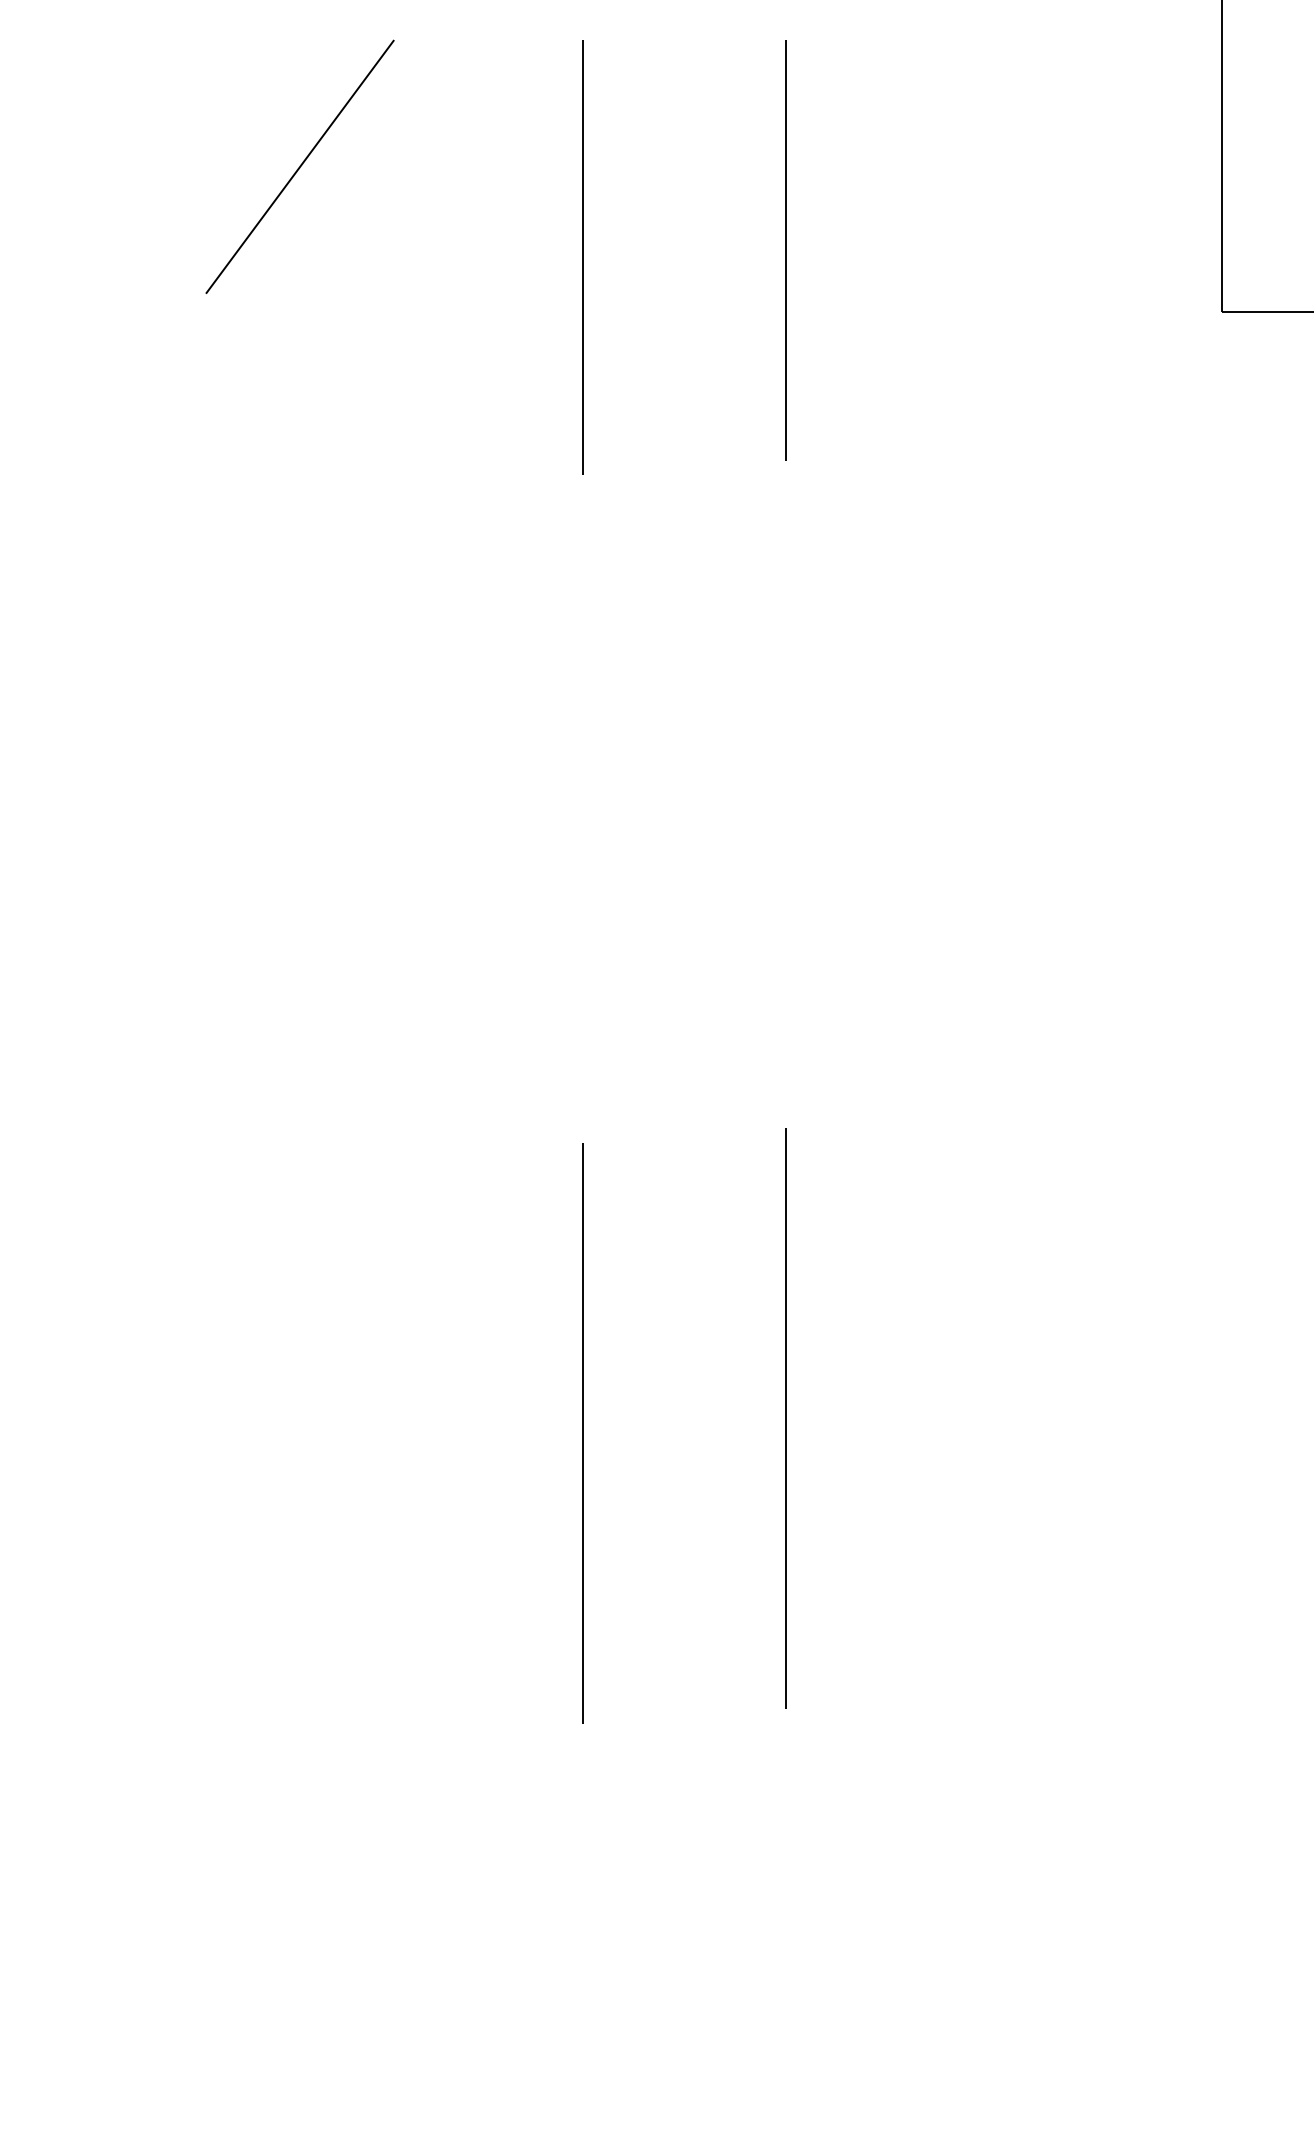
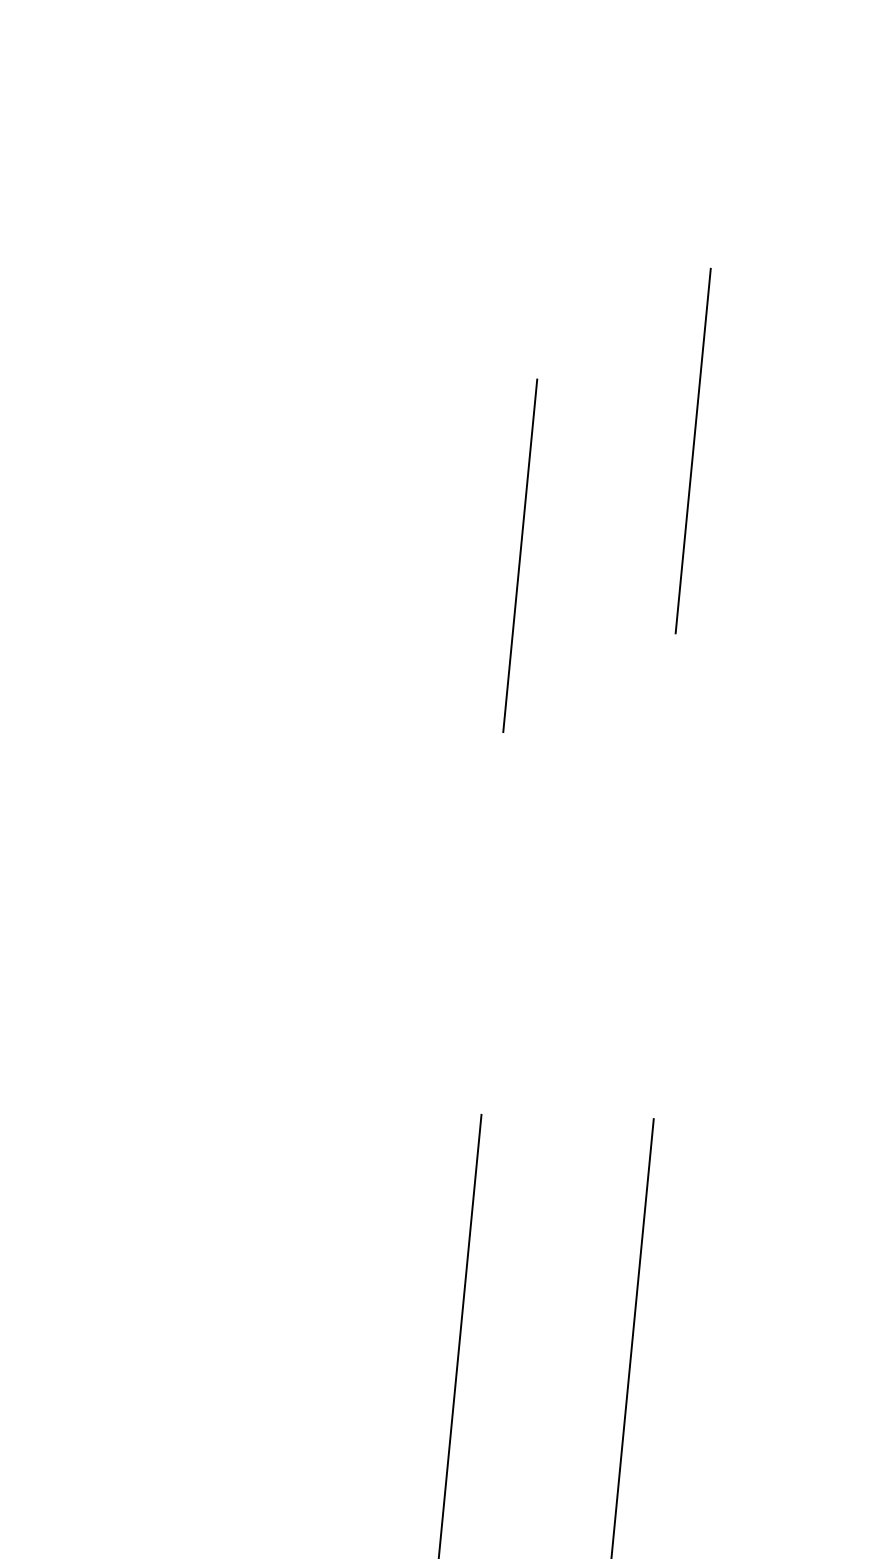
line: (299, 166) -> (322, 269), removed
line: (785, 250) -> (519, 555), moved
line: (582, 257) -> (692, 450), moved

